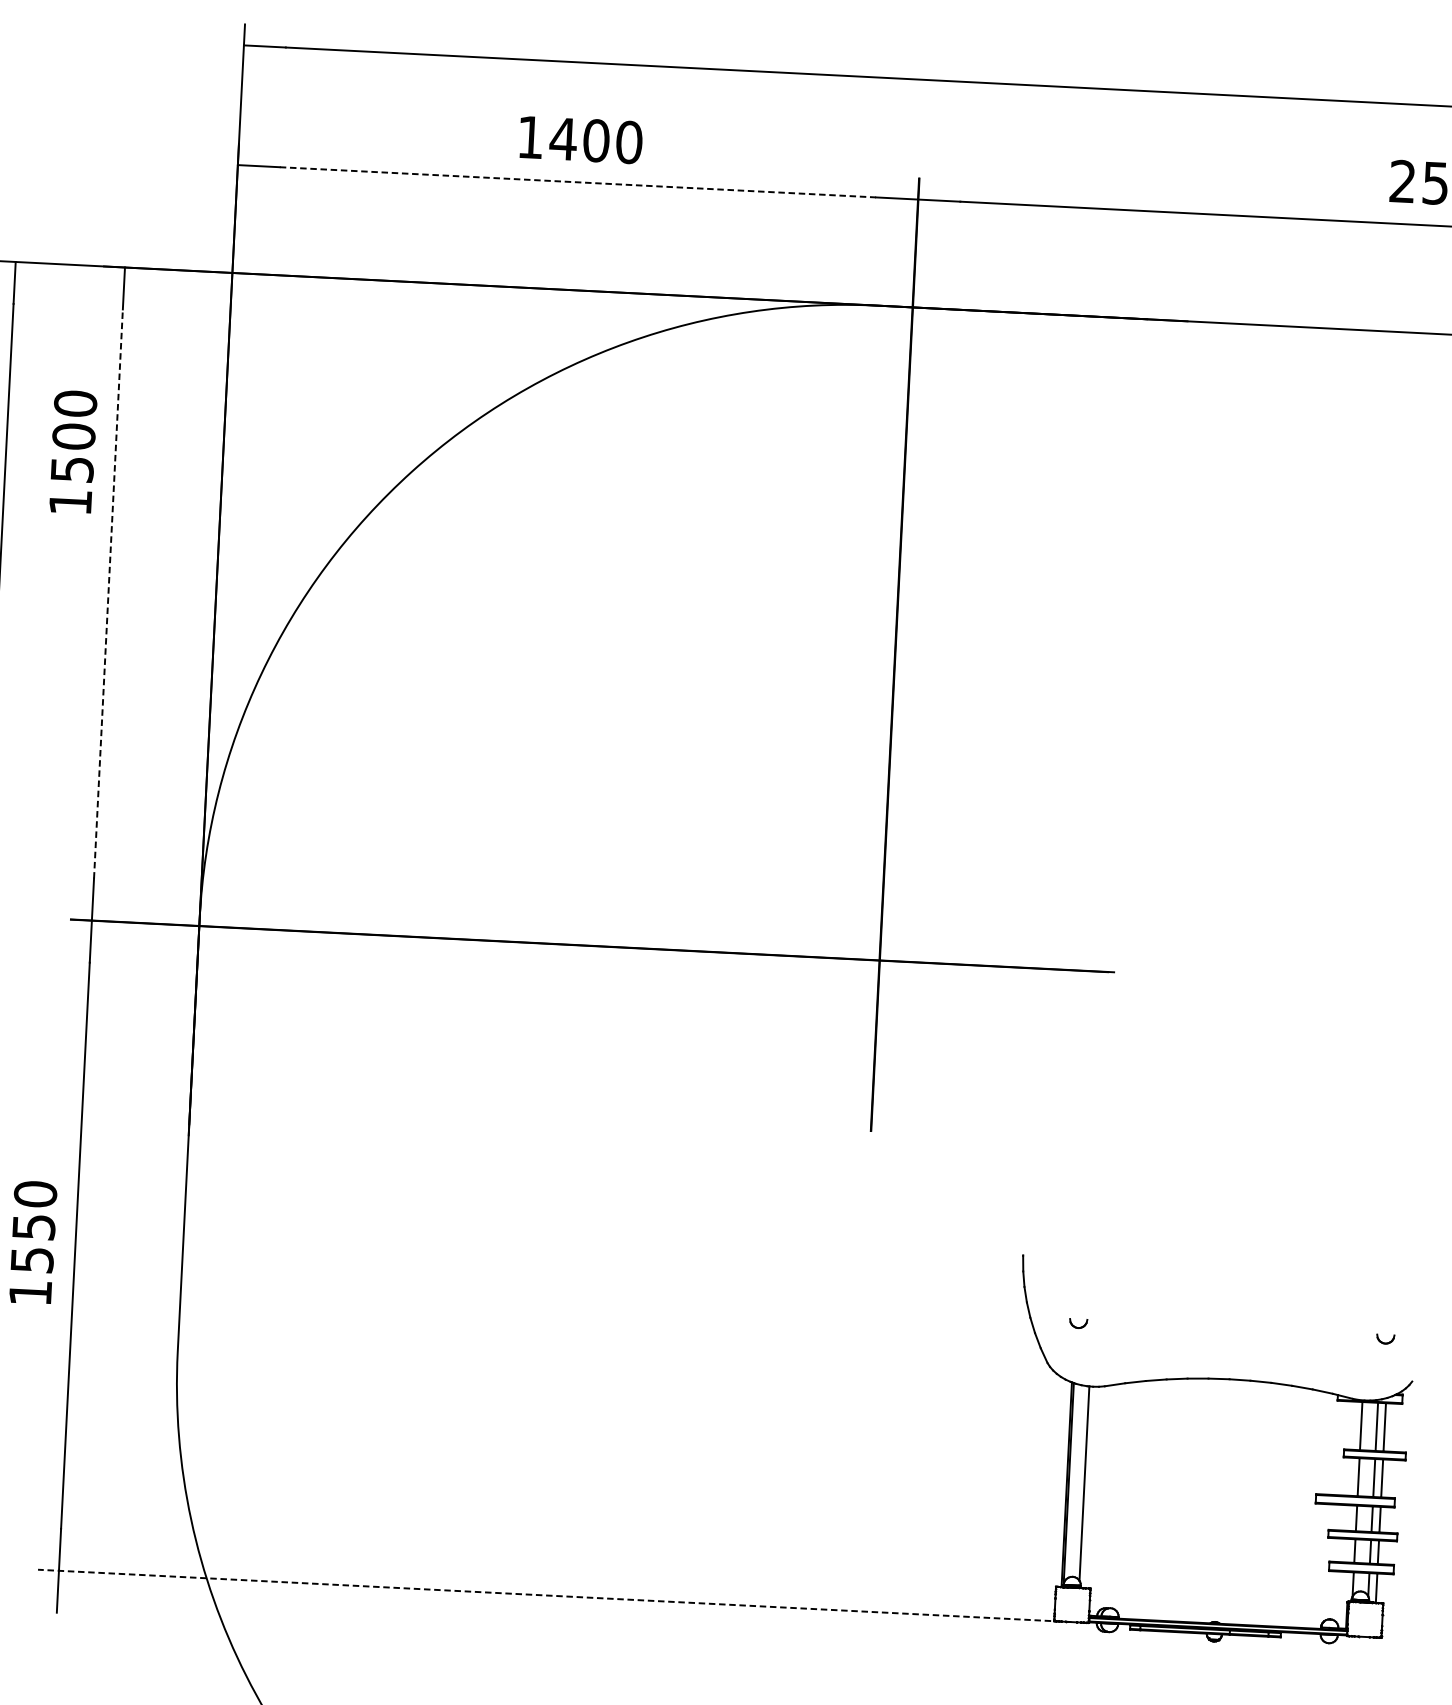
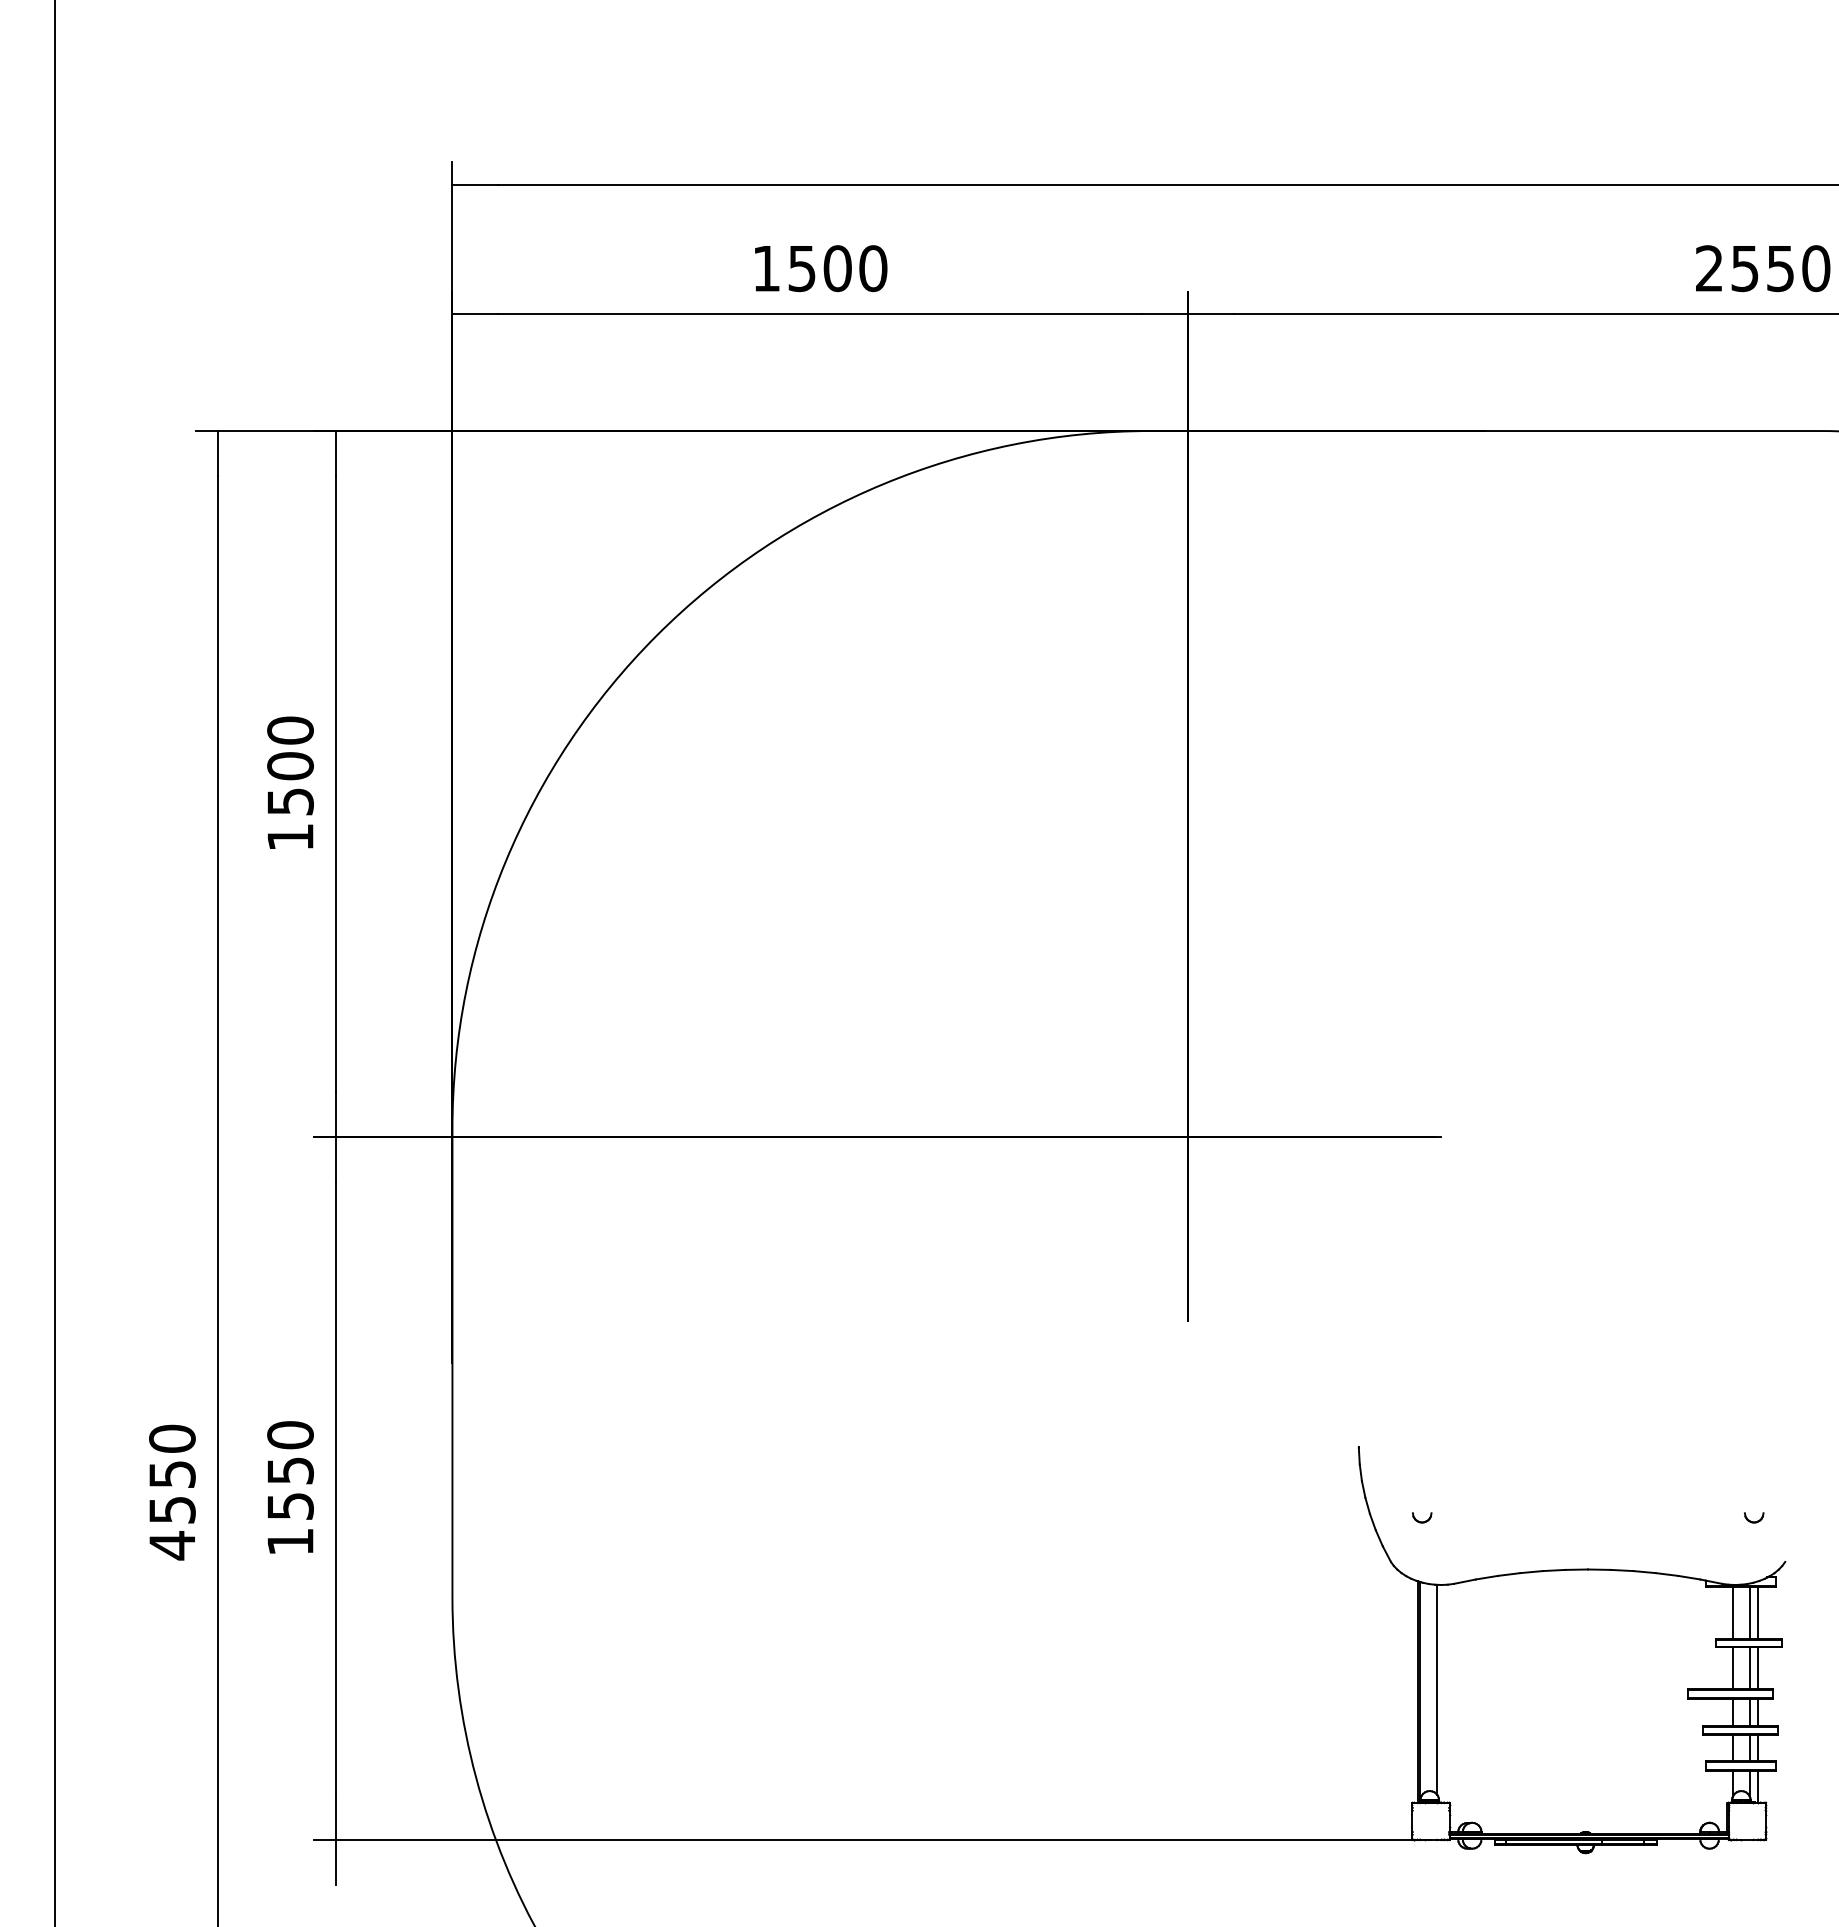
text: (562, 139) -> (801, 269), 1400 -> 1500
line: (578, 182) -> (820, 314), dashed -> solid
text: (73, 451) -> (290, 782), moved
line: (108, 593) -> (336, 783), dashed -> solid
line: (554, 1595) -> (872, 1839), dashed -> solid

